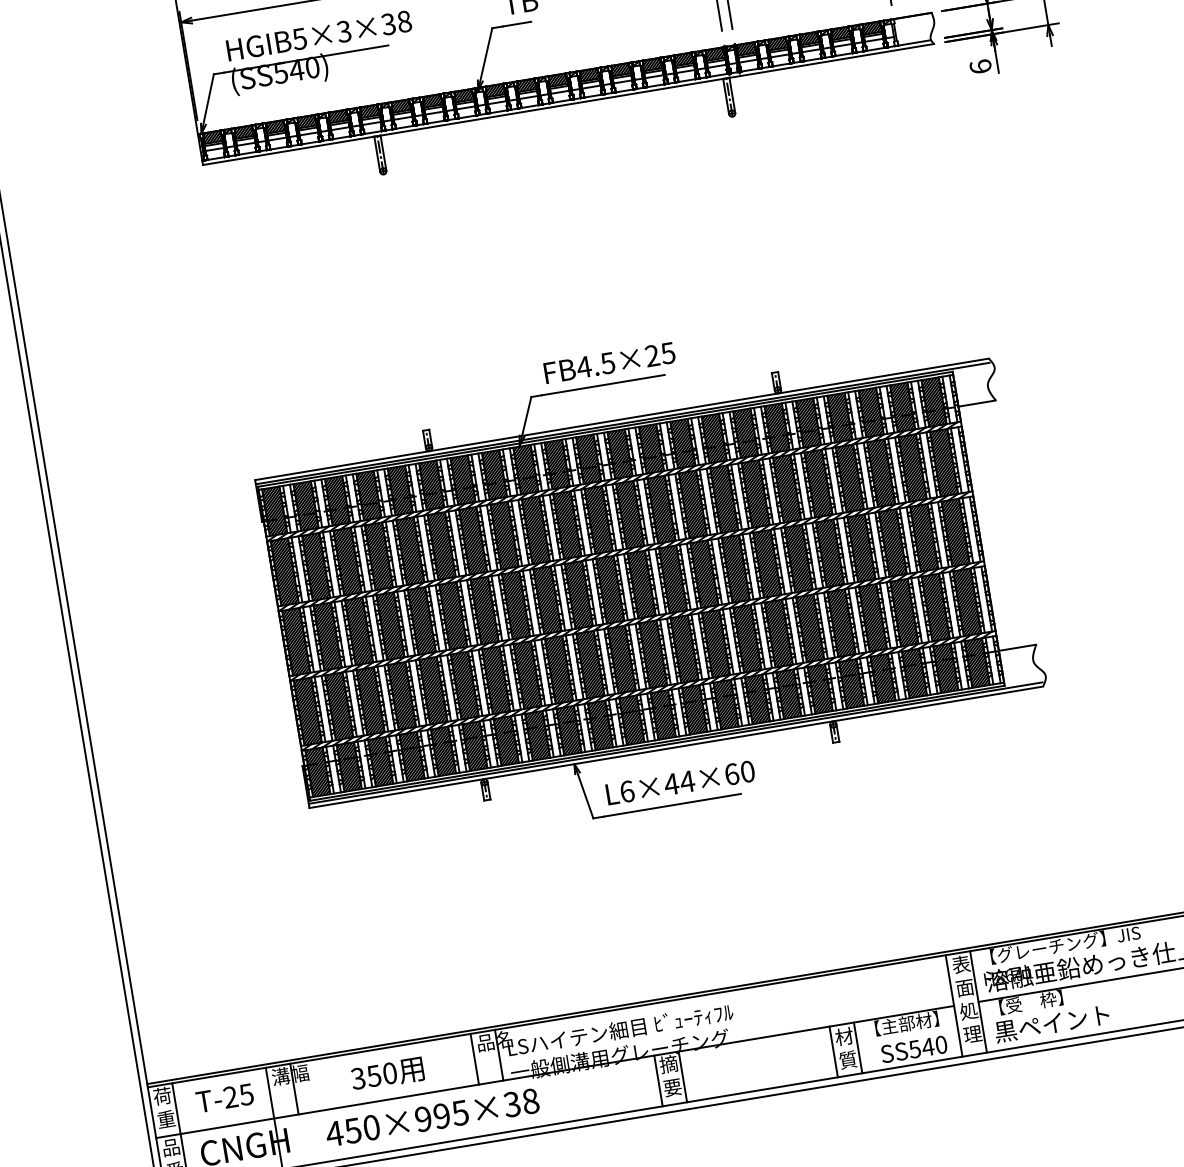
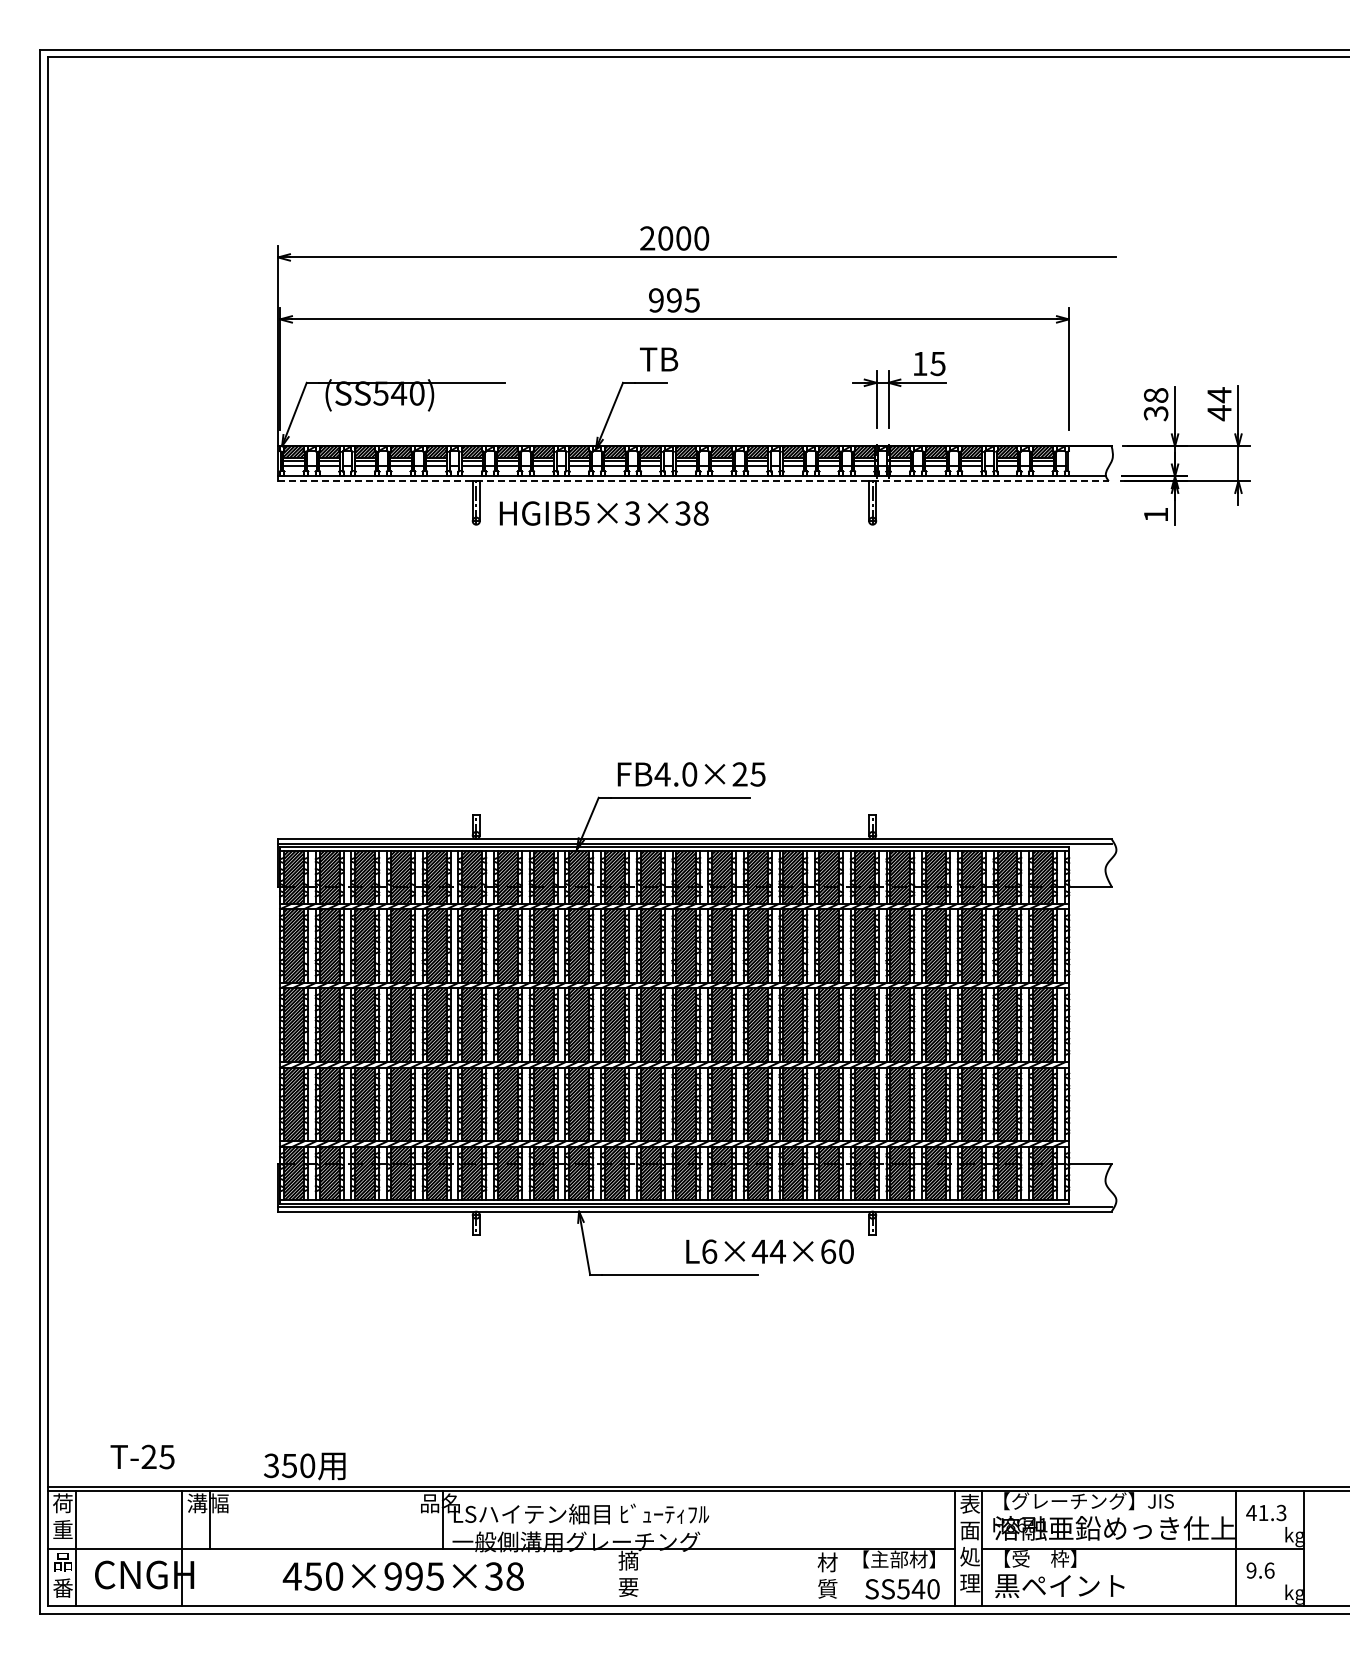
text: (318, 35) -> (603, 513), moved
text: (980, 66) -> (1155, 514), 6 -> 1
line: (568, 104) -> (693, 481), solid -> dashed
text: (607, 363) -> (689, 774), FB4.5×25 -> FB4.0×25
text: (680, 782) -> (769, 1251), moved
line: (857, 1048) -> (840, 1577), removed
line: (834, 1052) -> (813, 1577), removed
line: (474, 1059) -> (414, 1519), removed
text: (387, 1074) -> (304, 1466), moved
line: (682, 1077) -> (641, 1577), removed
line: (658, 1081) -> (614, 1577), removed
text: (224, 1097) -> (142, 1456), moved
text: (431, 1117) -> (402, 1576), moved

